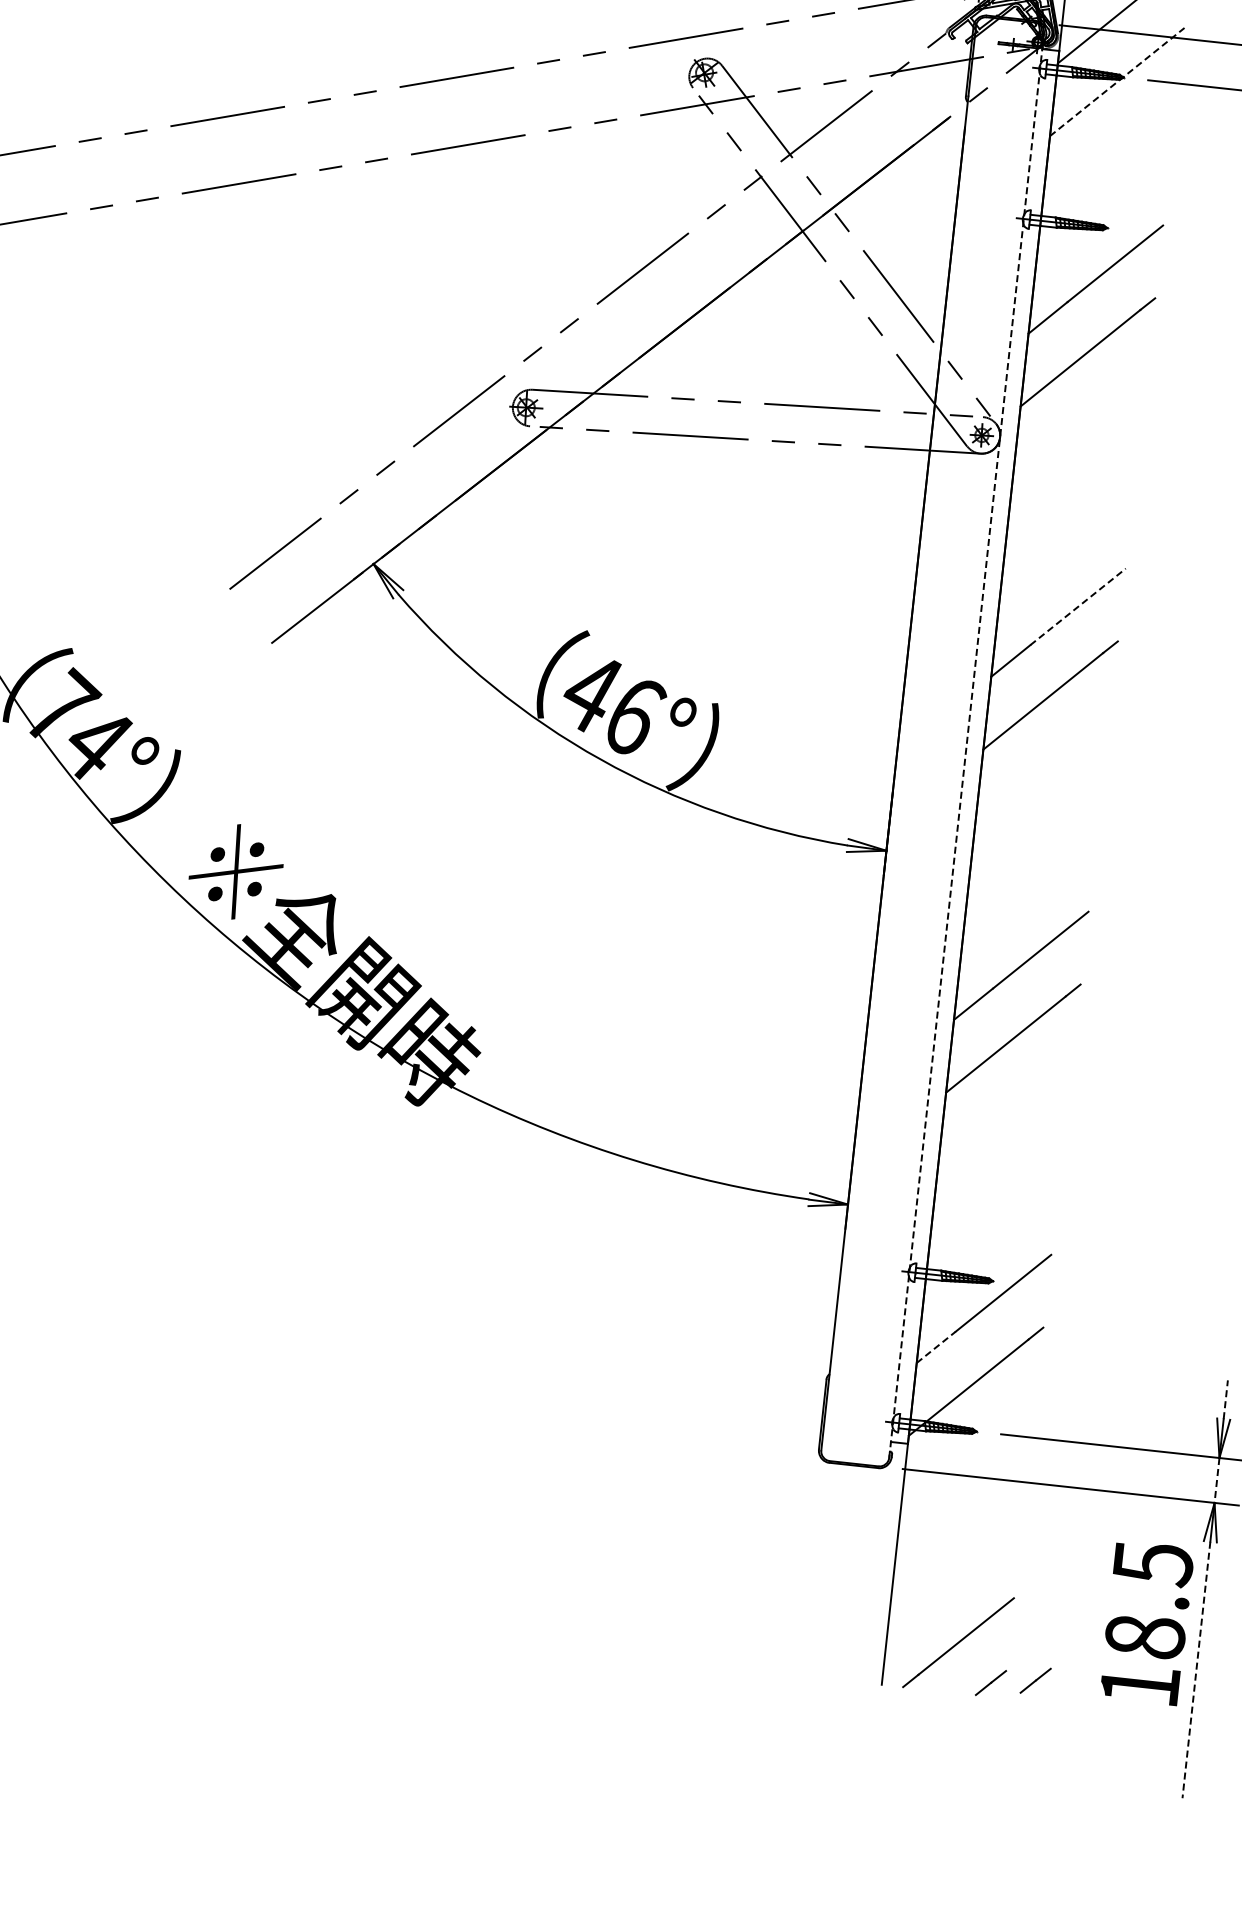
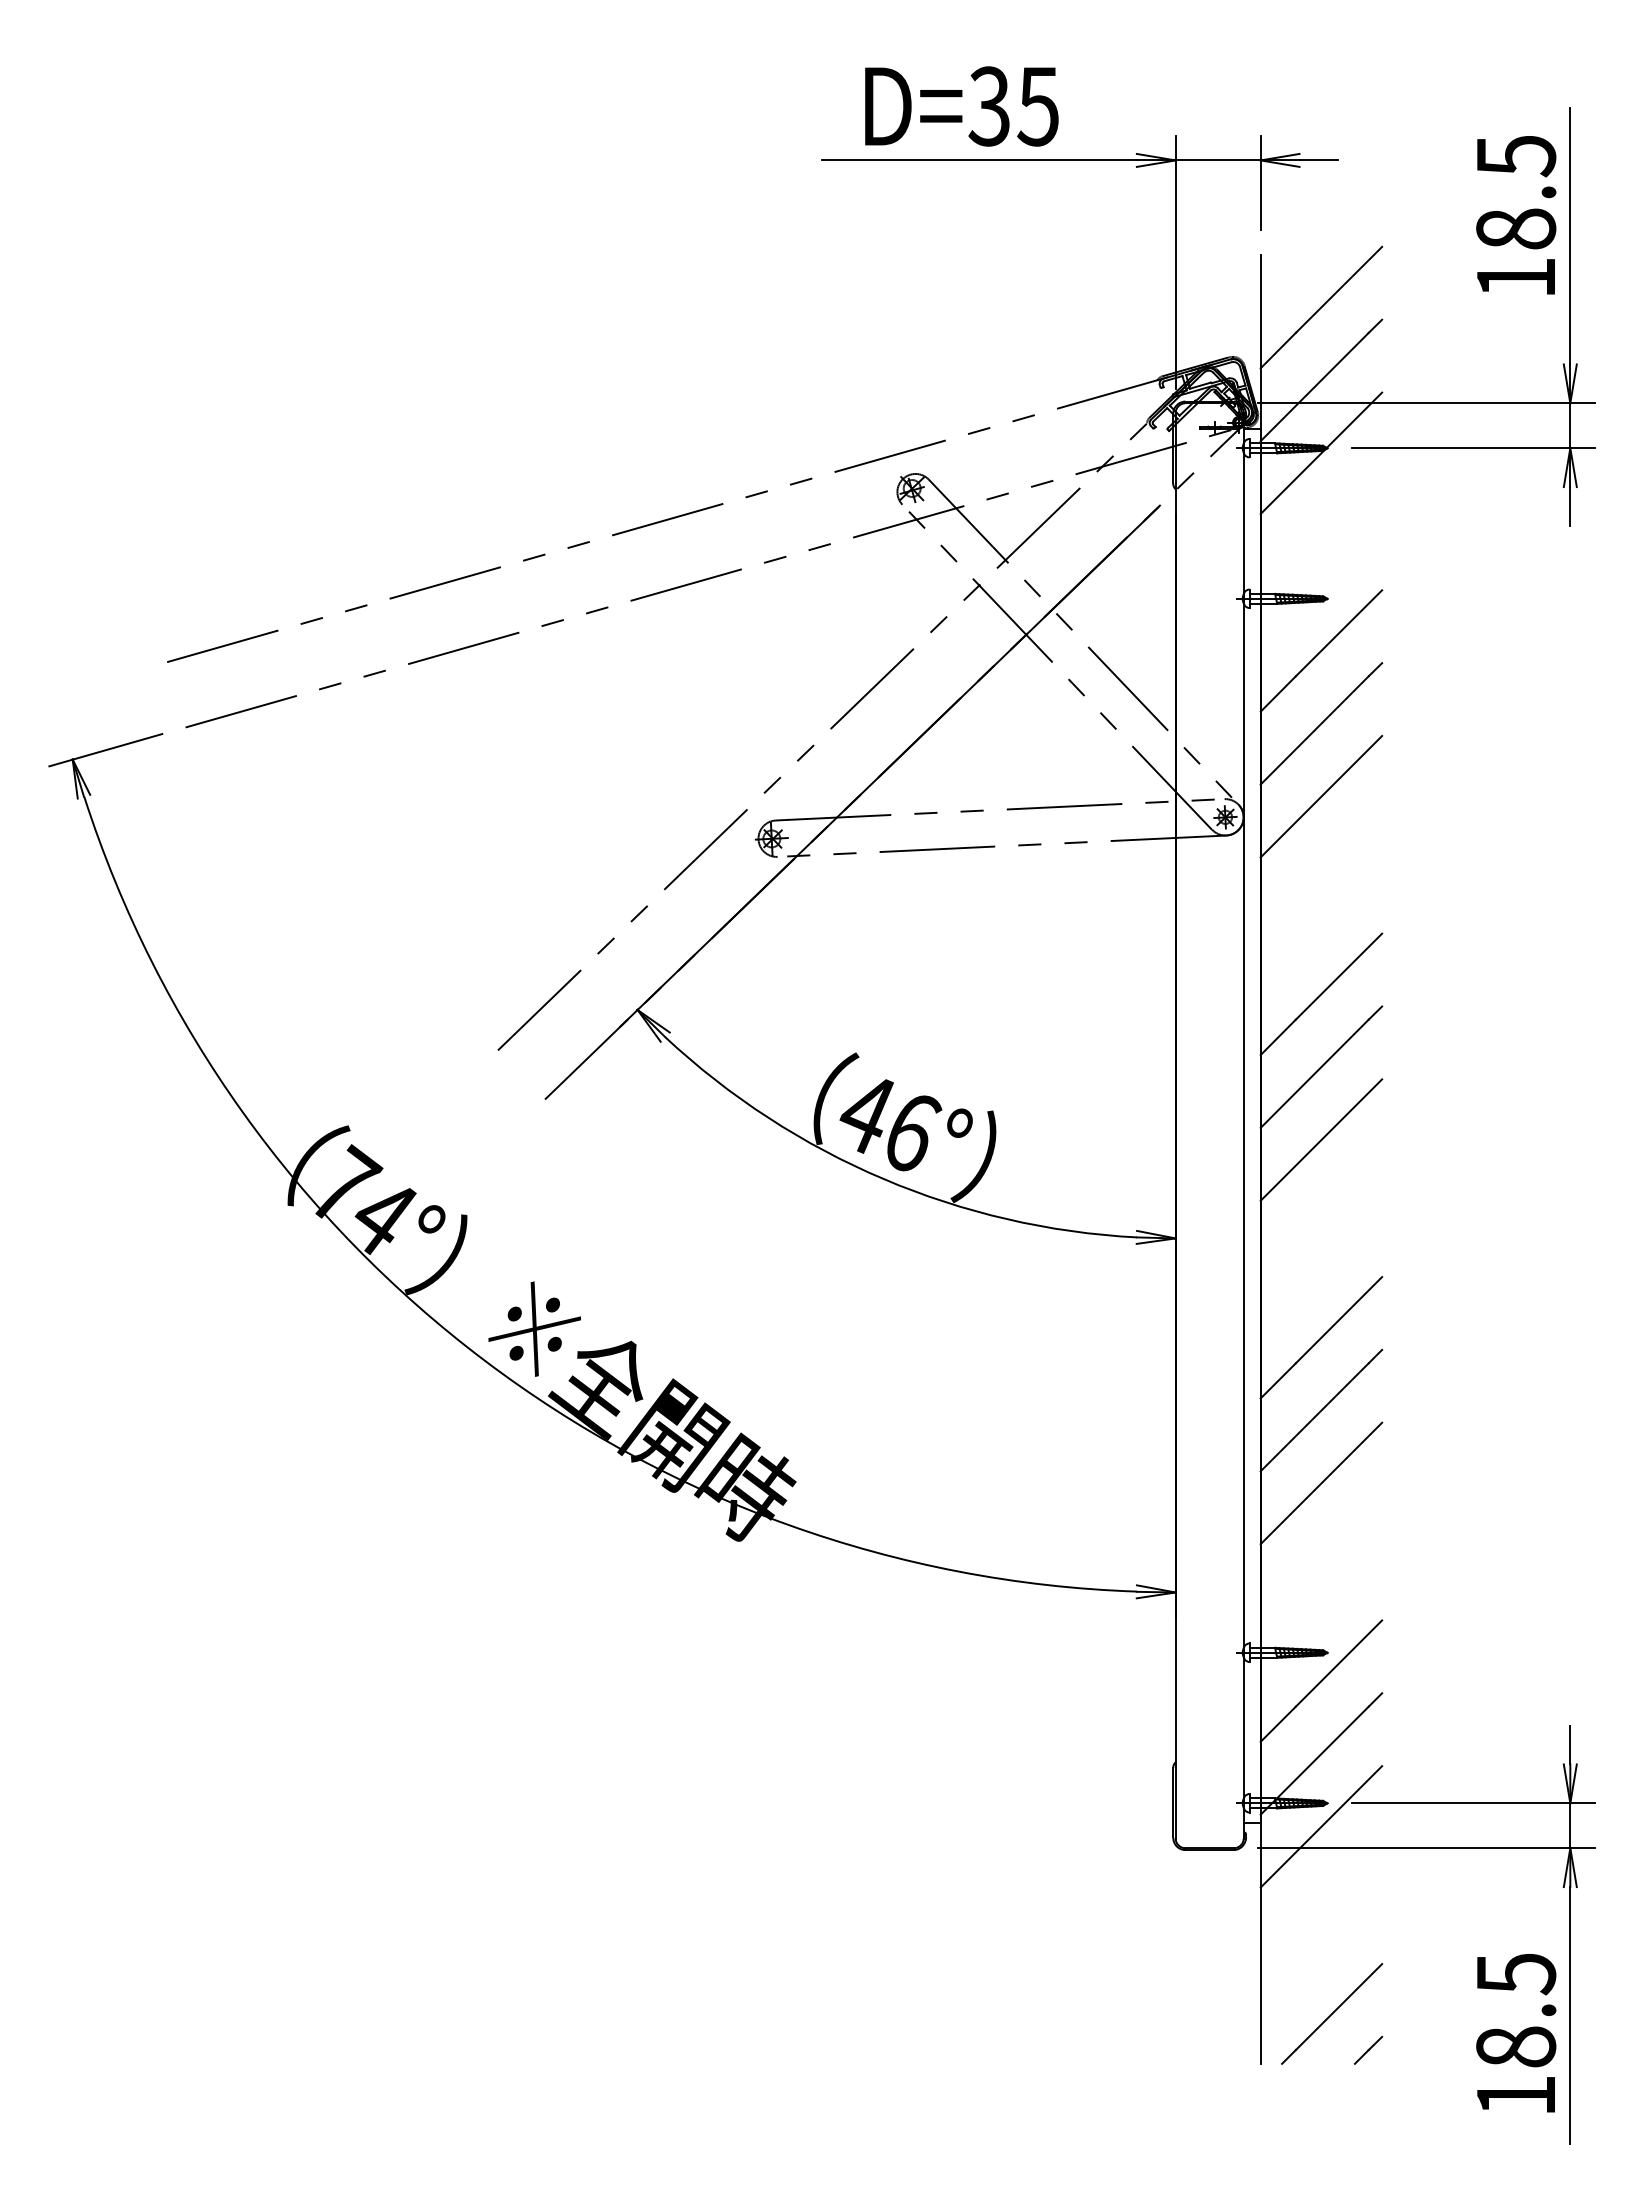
line: (1117, 82) -> (1321, 453), dashed -> solid
line: (1080, 425) -> (1321, 796), added
line: (1078, 606) -> (1339, 976), dashed -> solid
line: (966, 745) -> (1243, 1125), dashed -> solid
line: (1042, 767) -> (1321, 1139), added
line: (1005, 1111) -> (1321, 1483), added
line: (936, 1347) -> (1278, 1724), dashed -> solid
line: (1226, 1399) -> (1570, 1744), dashed -> solid
line: (968, 1454) -> (1321, 1826), added
line: (1217, 1481) -> (1570, 1826), dashed -> solid
text: (1147, 1623) -> (1516, 2033), moved
line: (1196, 1670) -> (1570, 2015), dashed -> solid
line: (1035, 1679) -> (1412, 2042), removed

